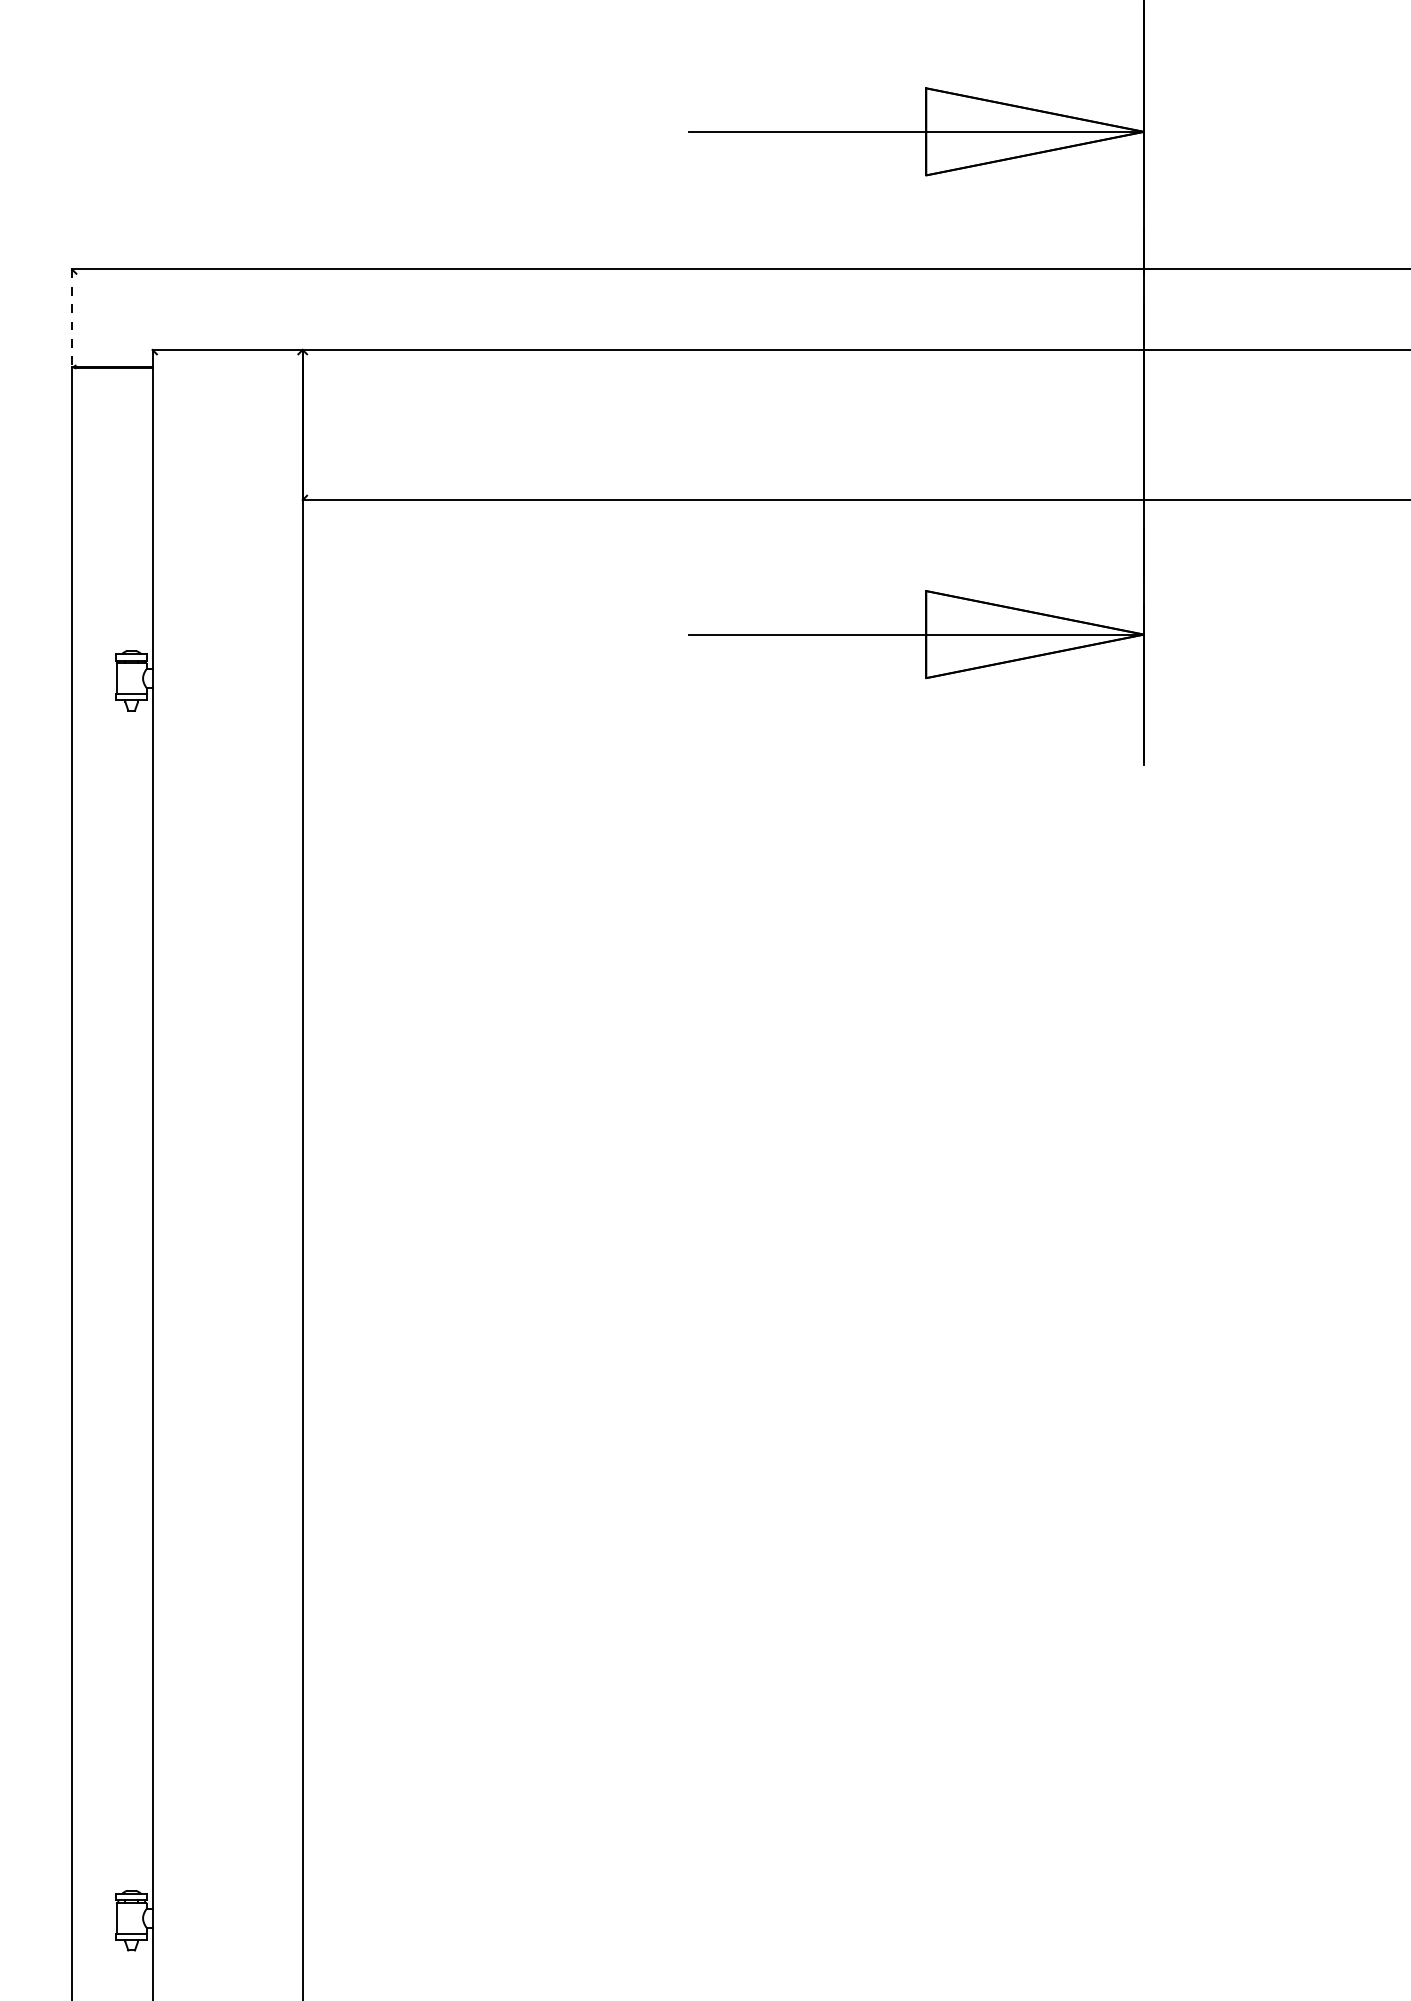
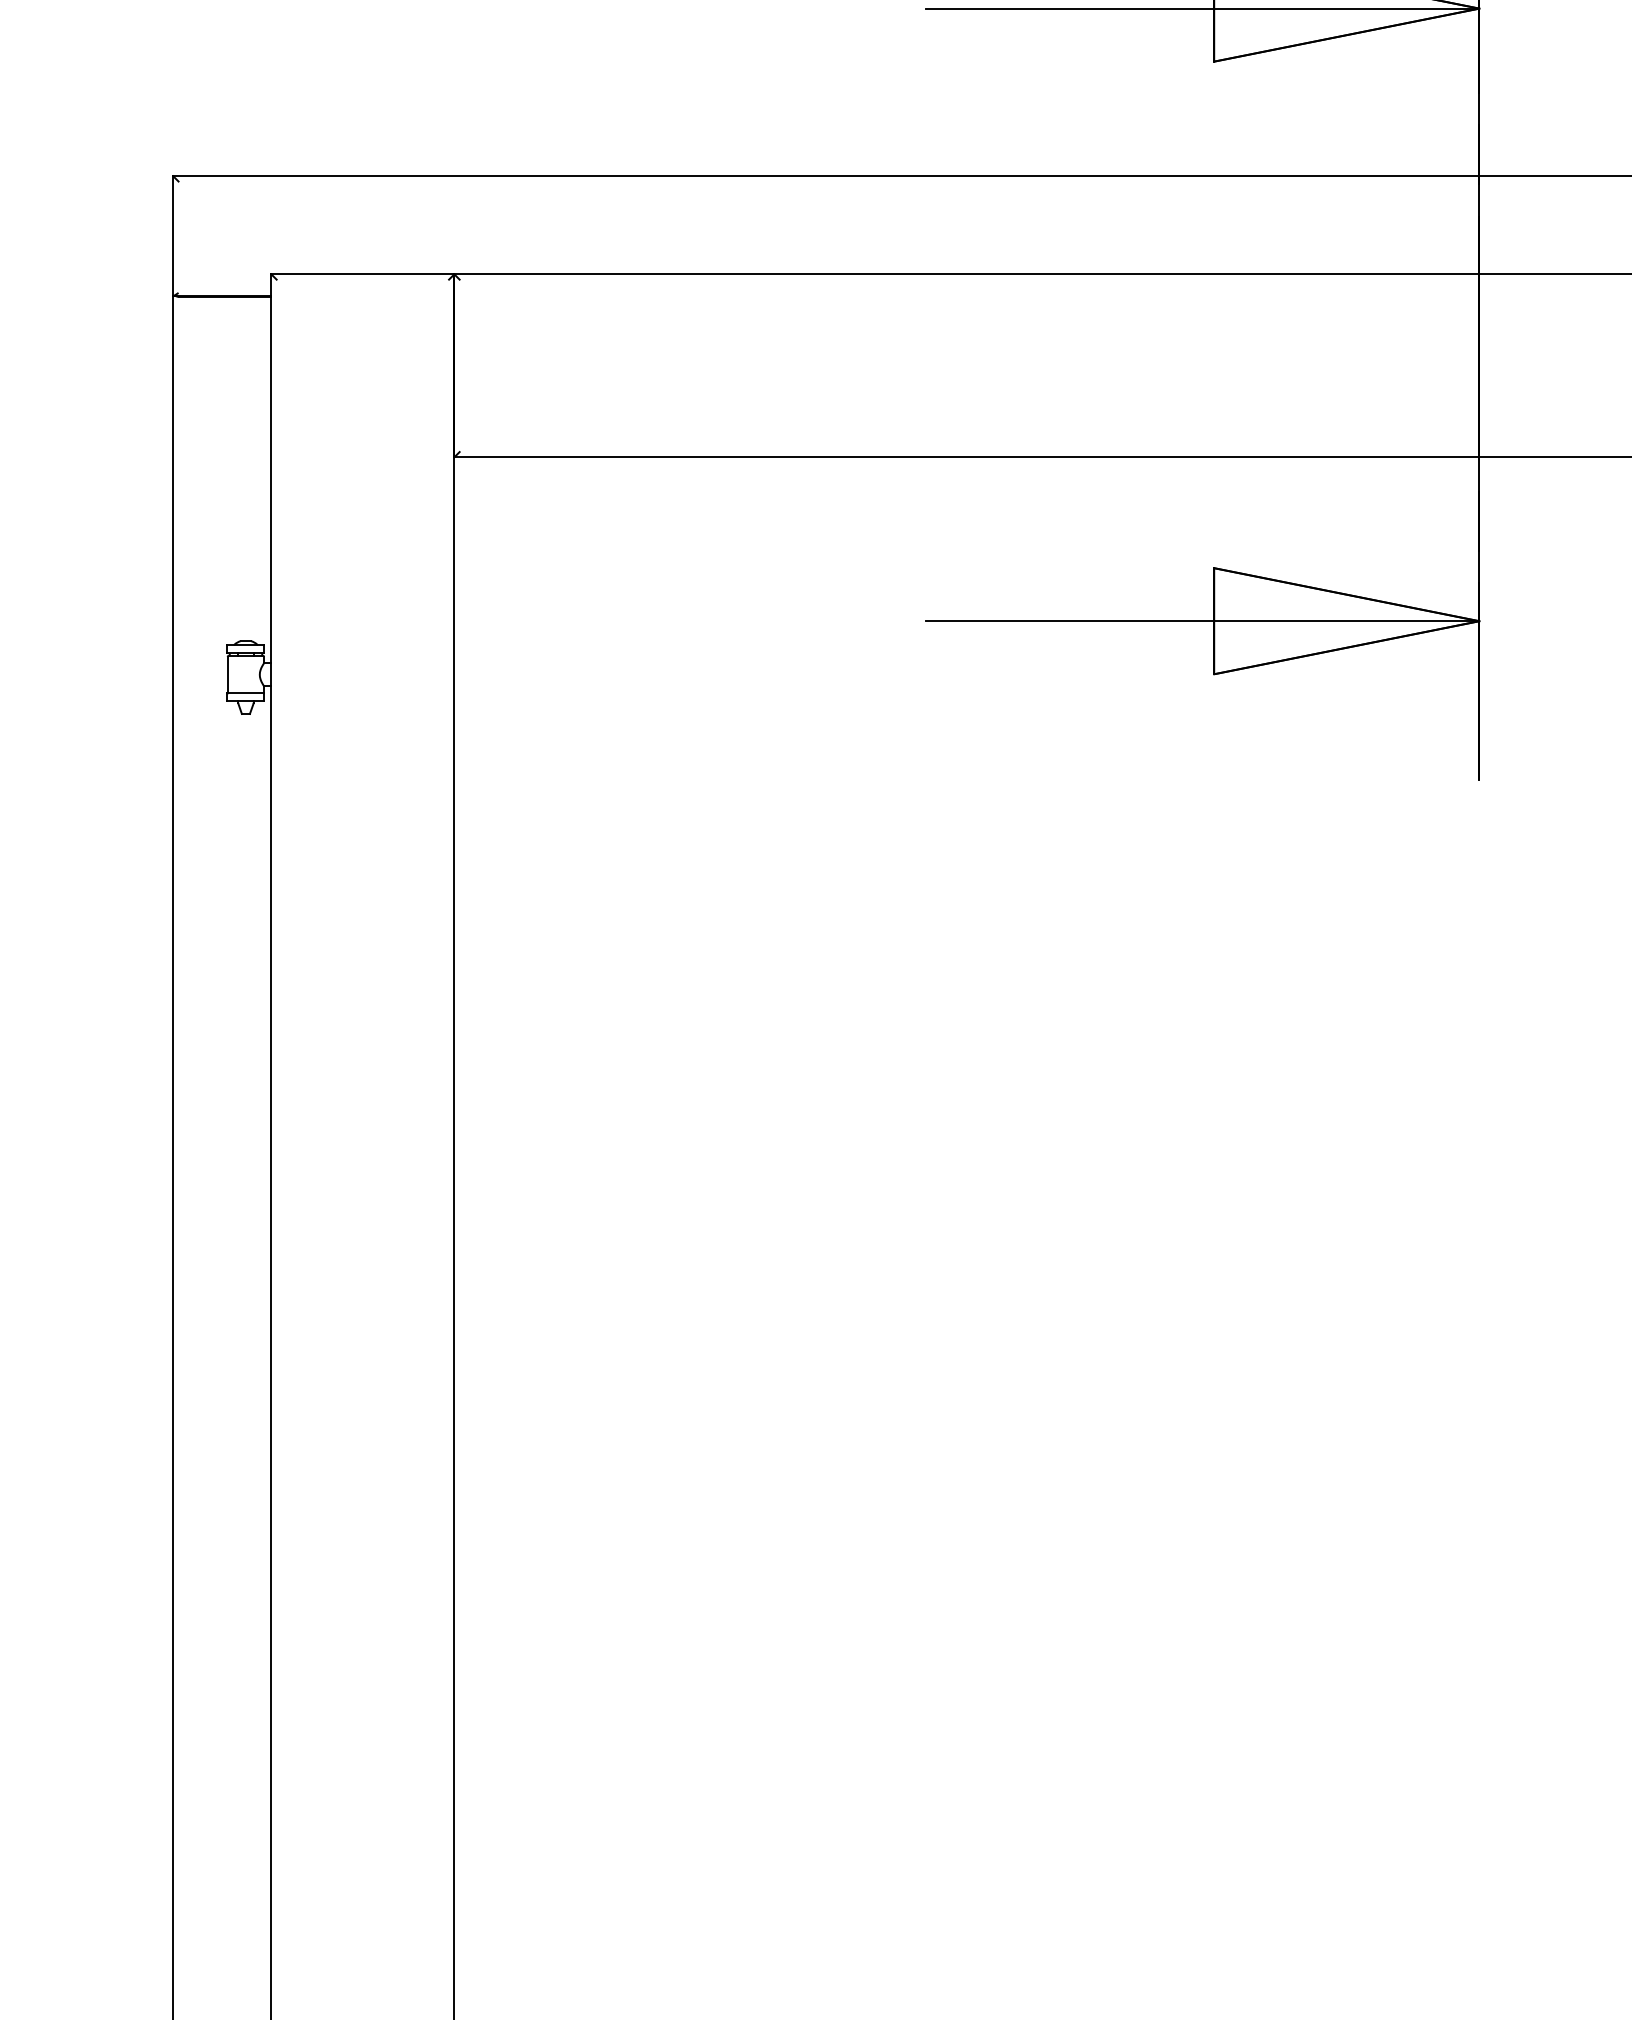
line: (72, 318) -> (173, 236), dashed -> solid

